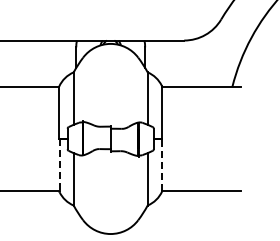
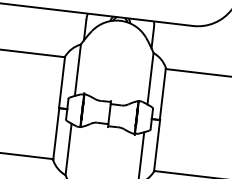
line: (162, 164) -> (157, 145), dashed -> solid
line: (59, 165) -> (56, 134), dashed -> solid

